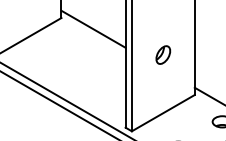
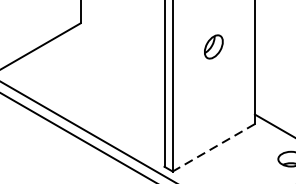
line: (93, 28) -> (122, 37), removed
part: (163, 54) -> (214, 46), moved
line: (162, 113) -> (212, 148), solid -> dashed

